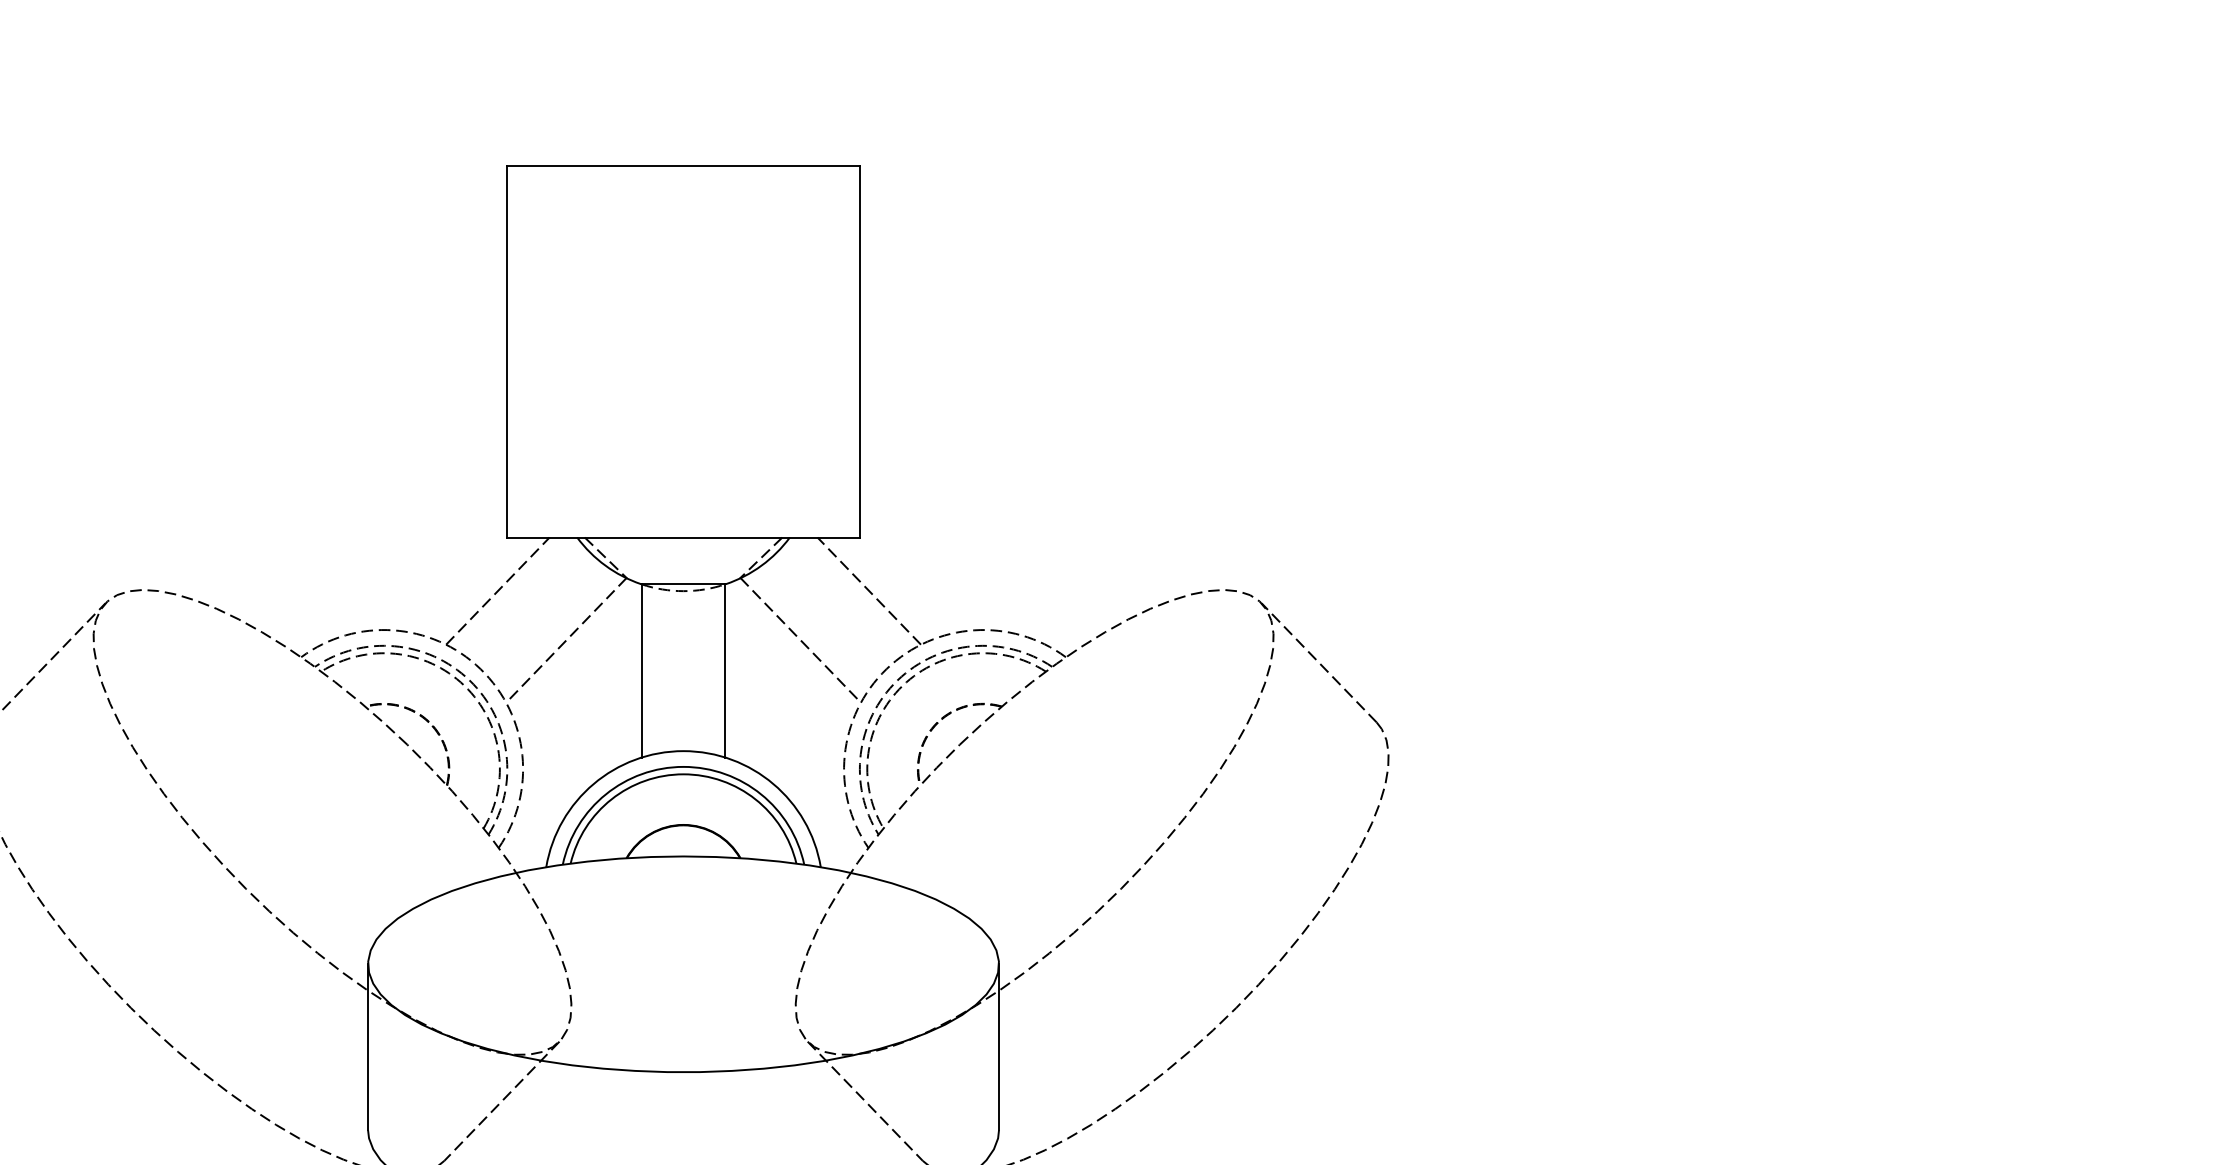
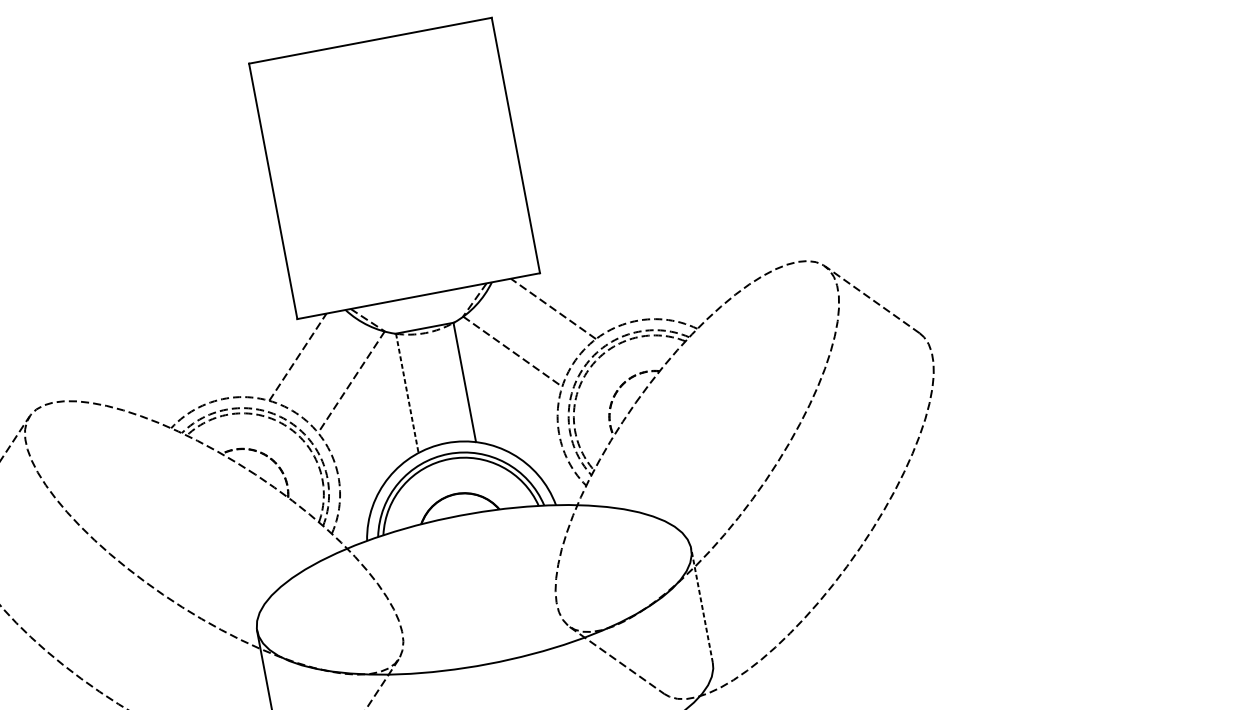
line: (641, 670) -> (407, 393), solid -> dashed
line: (999, 1047) -> (702, 606), solid -> dashed

